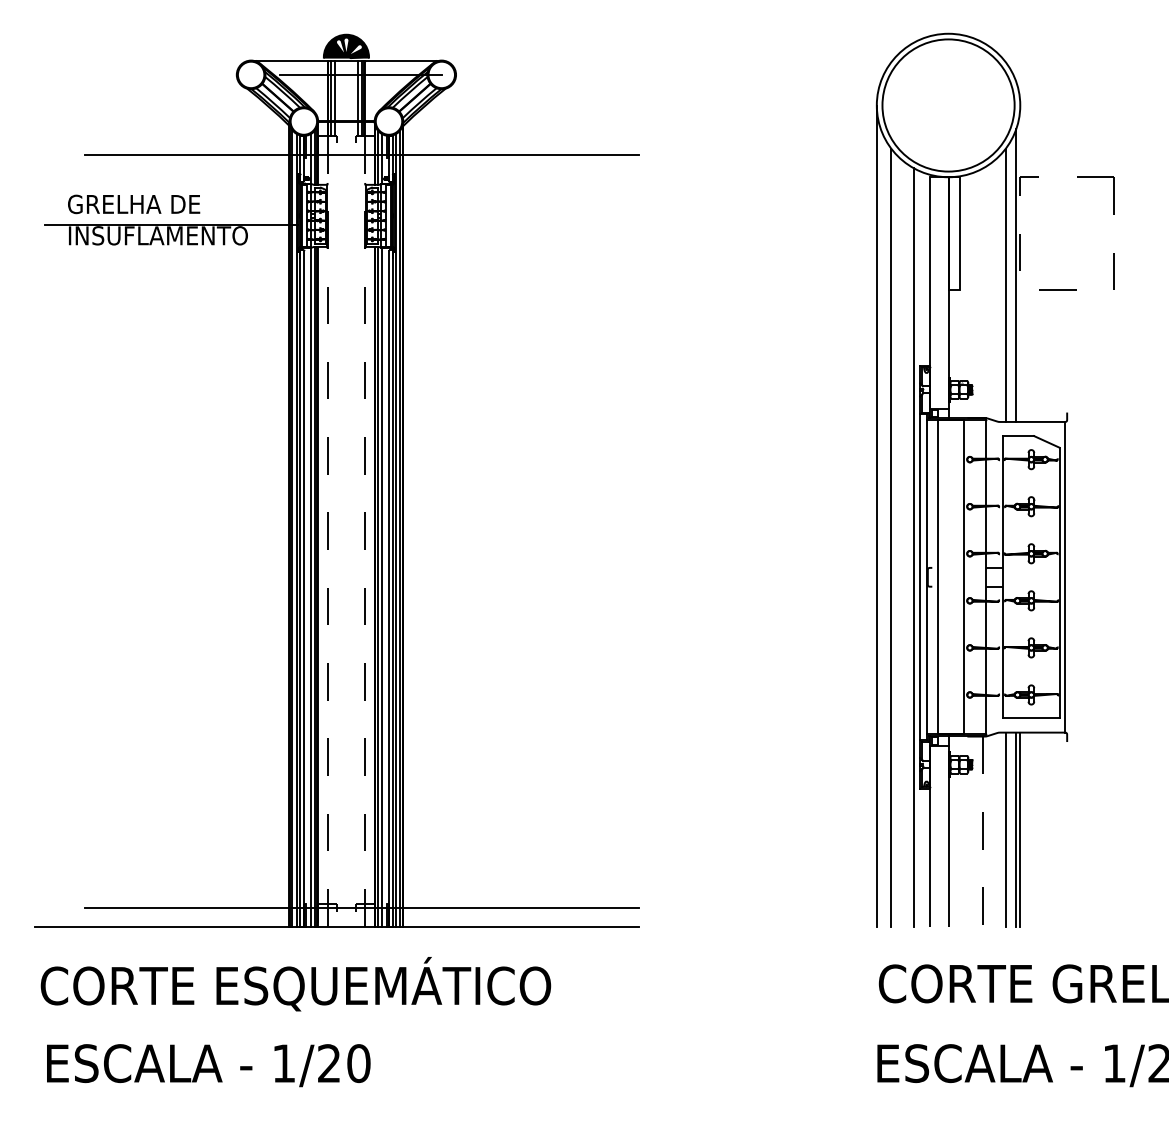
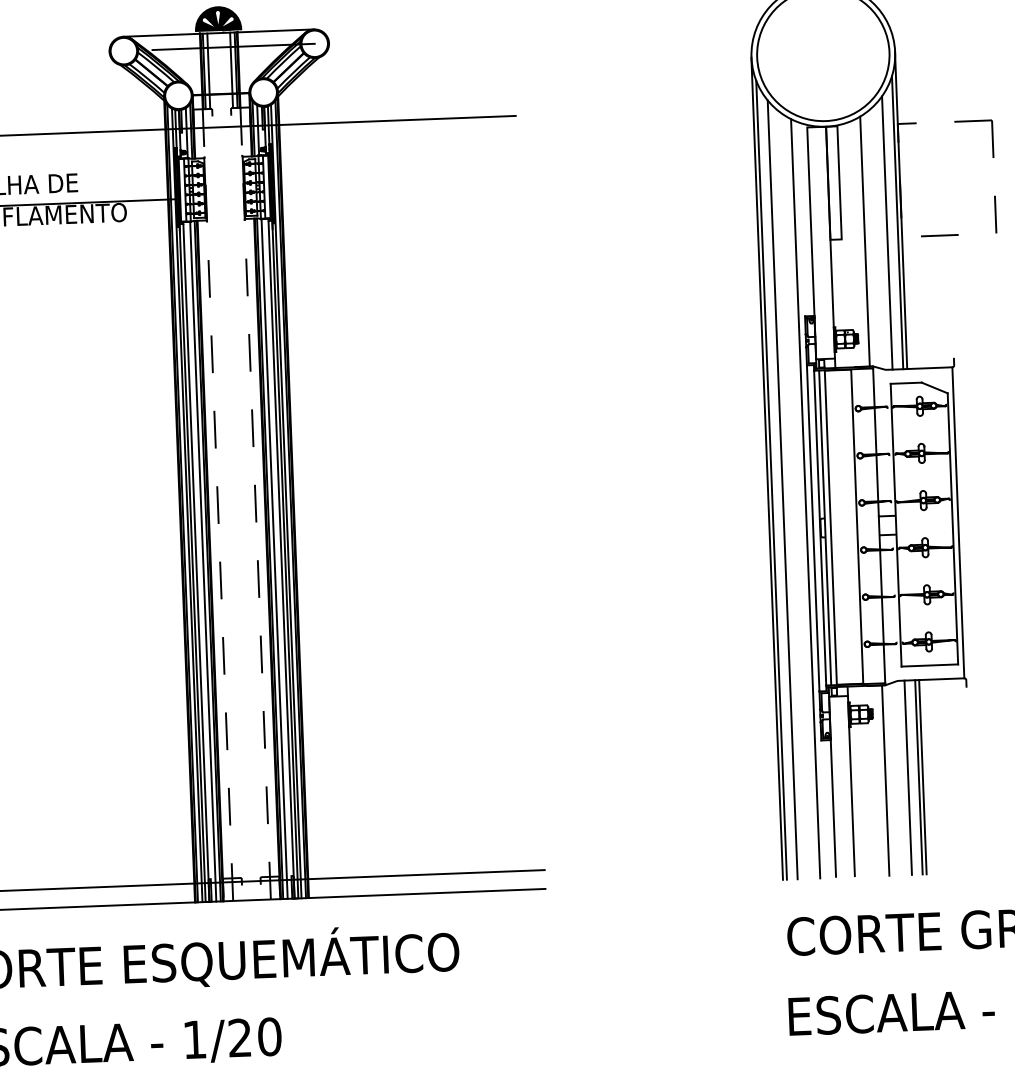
line: (1020, 263) -> (901, 210), added
line: (982, 293) -> (864, 241), added
line: (880, 527) -> (771, 480), added
line: (932, 577) -> (825, 528), added
line: (982, 832) -> (885, 781), dashed -> solid

